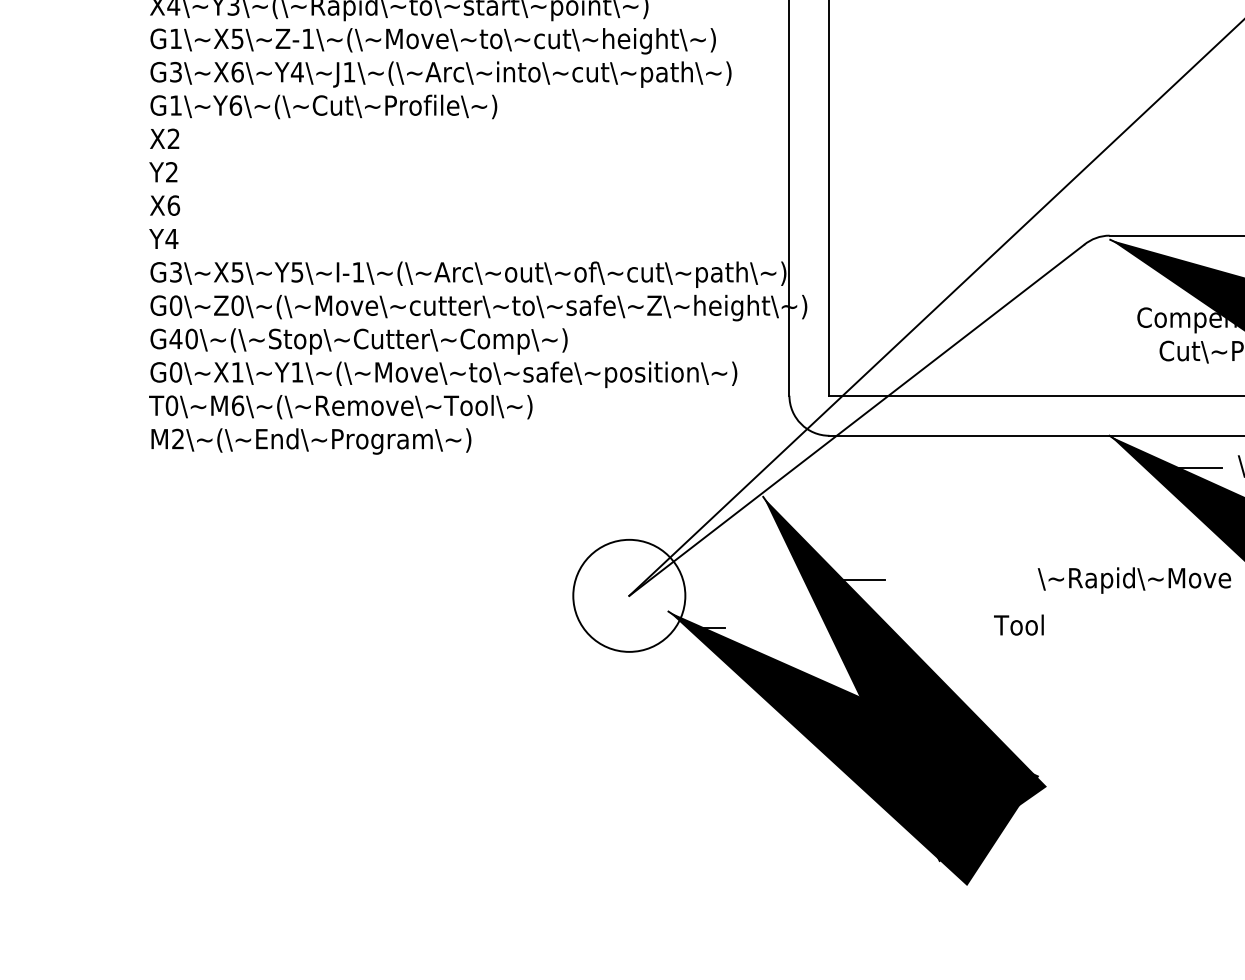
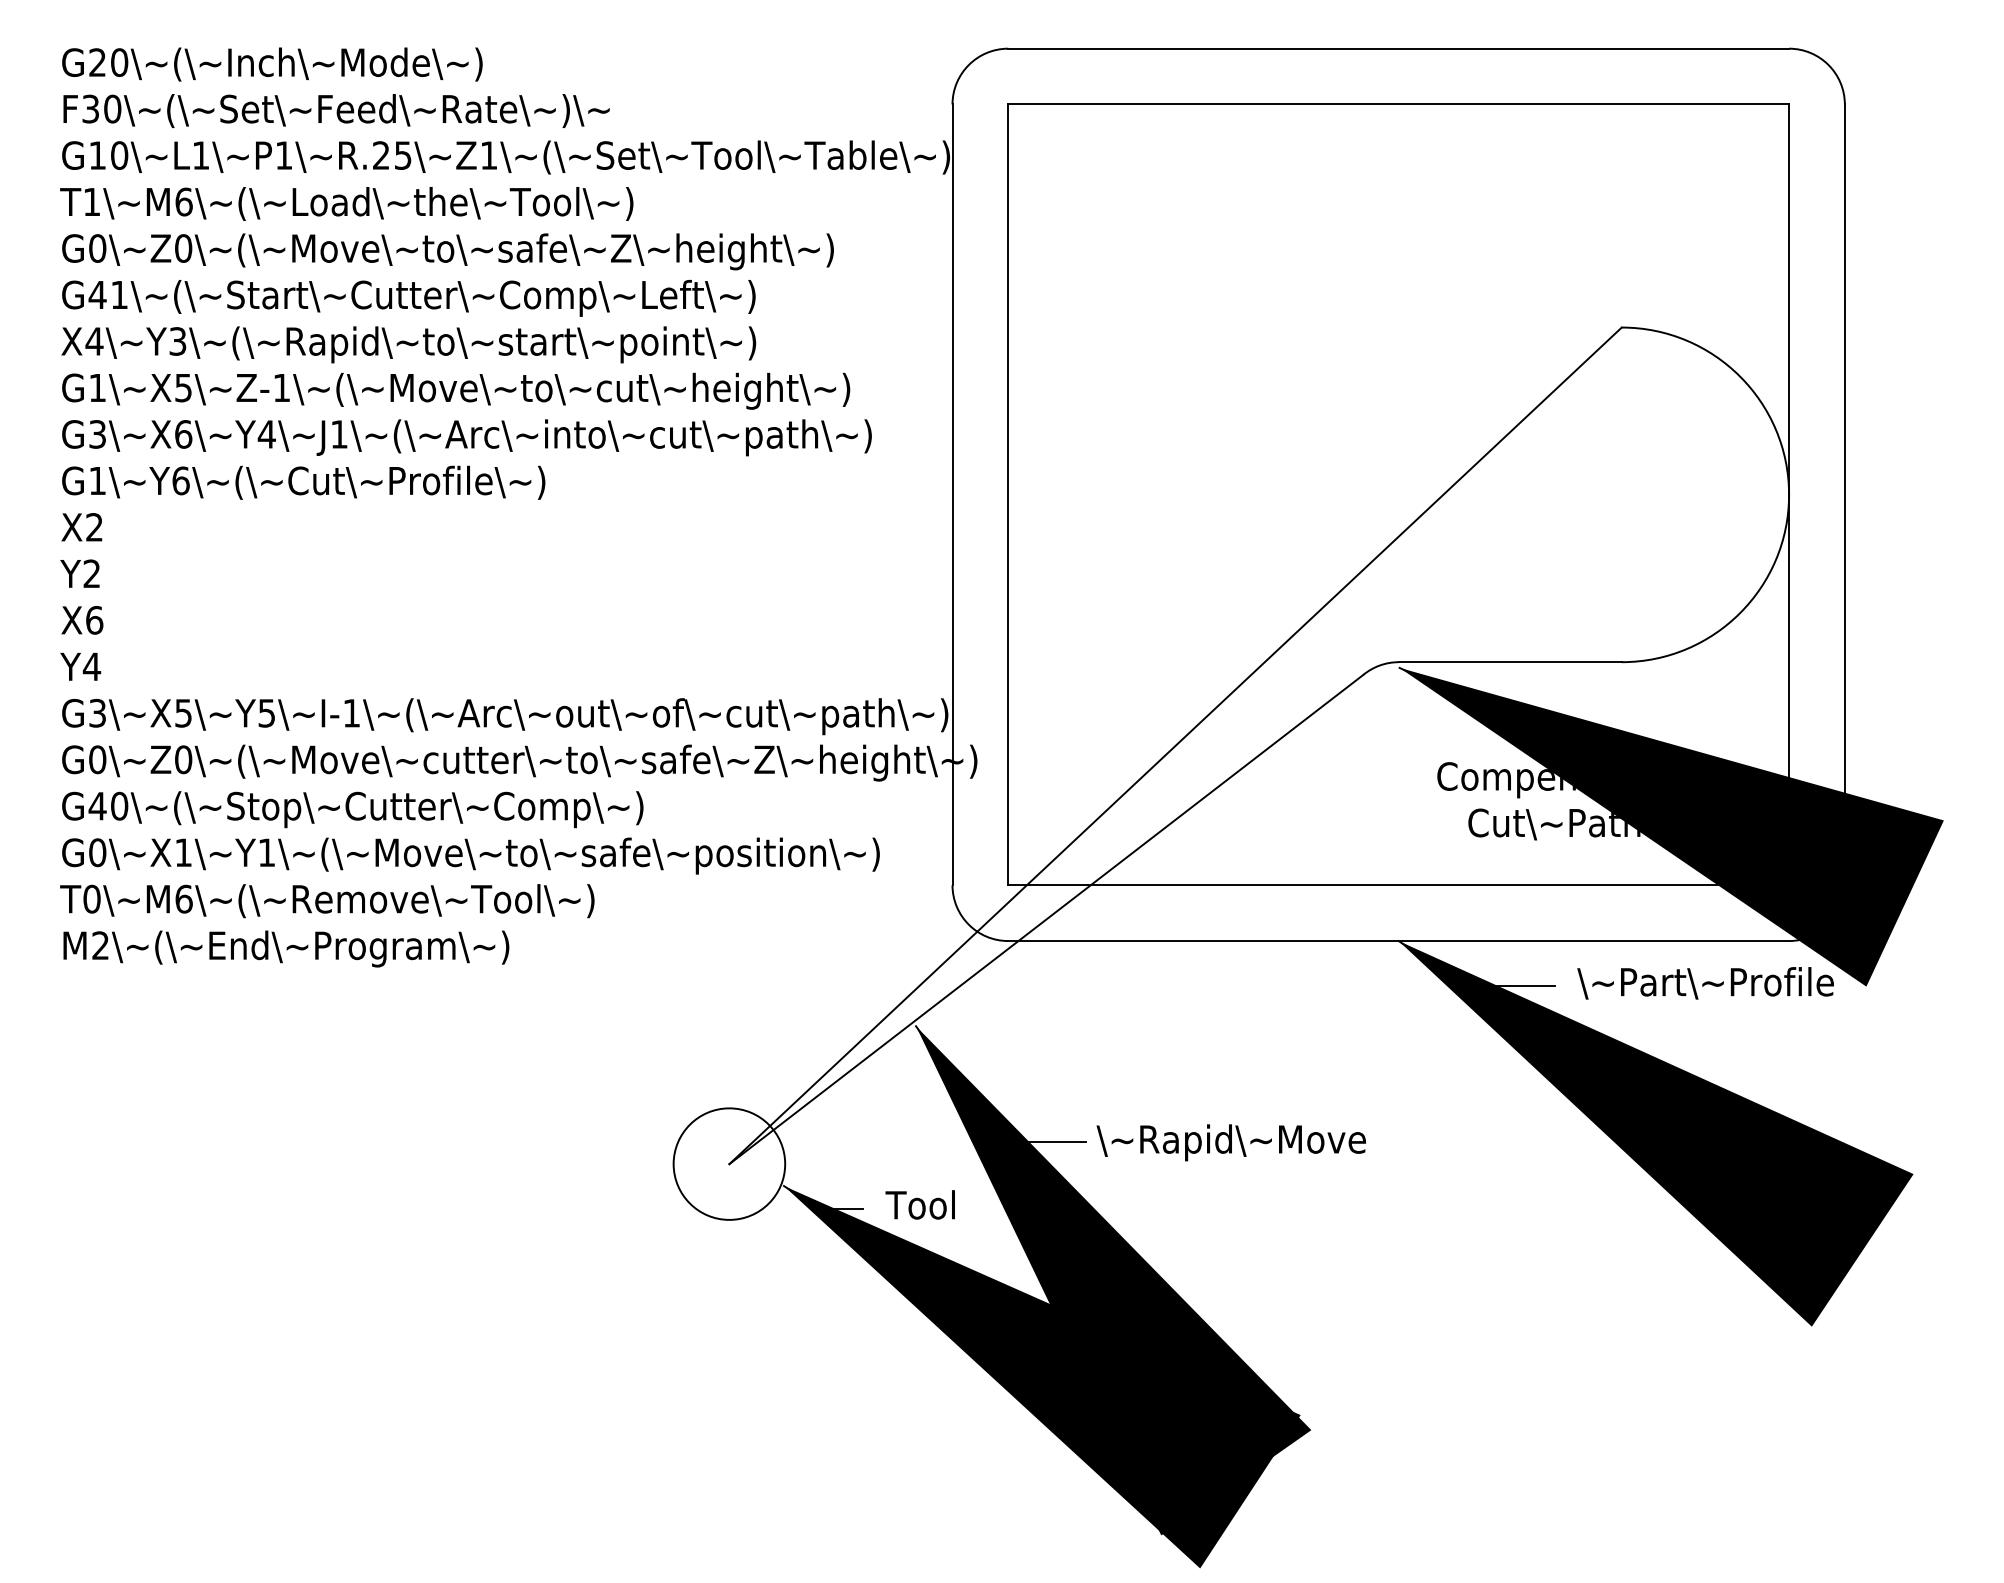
text: (1133, 580) -> (1230, 1142), moved
circle: (629, 595) -> (729, 1163), size x0.71
text: (1018, 624) -> (919, 1204), moved

